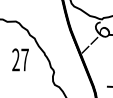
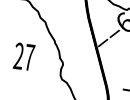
text: (20, 59) -> (24, 56), moved

